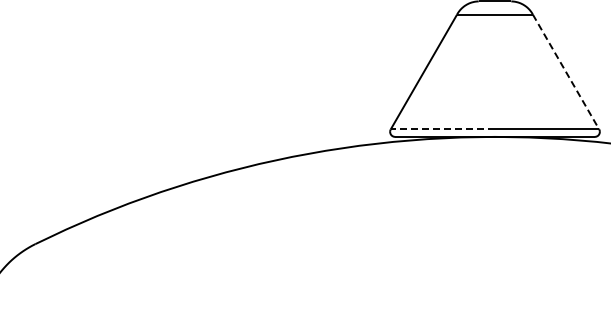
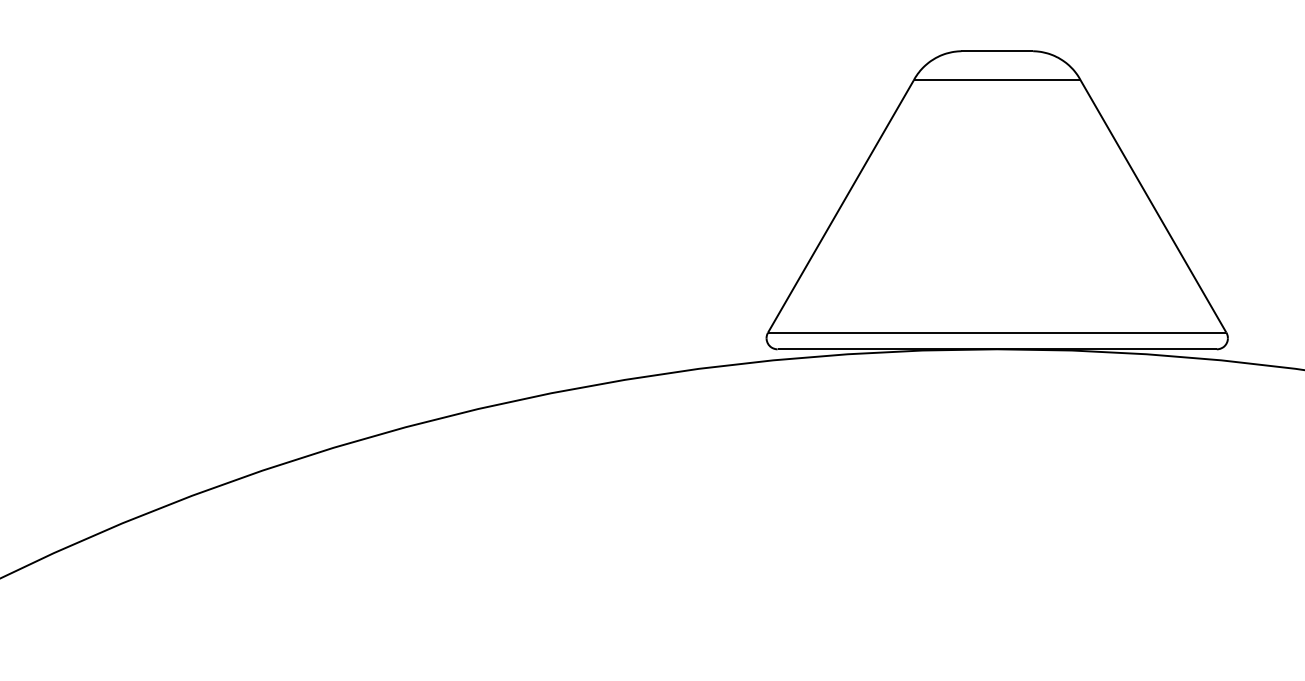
line: (566, 72) -> (1154, 207), dashed -> solid
line: (442, 129) -> (881, 333), dashed -> solid

